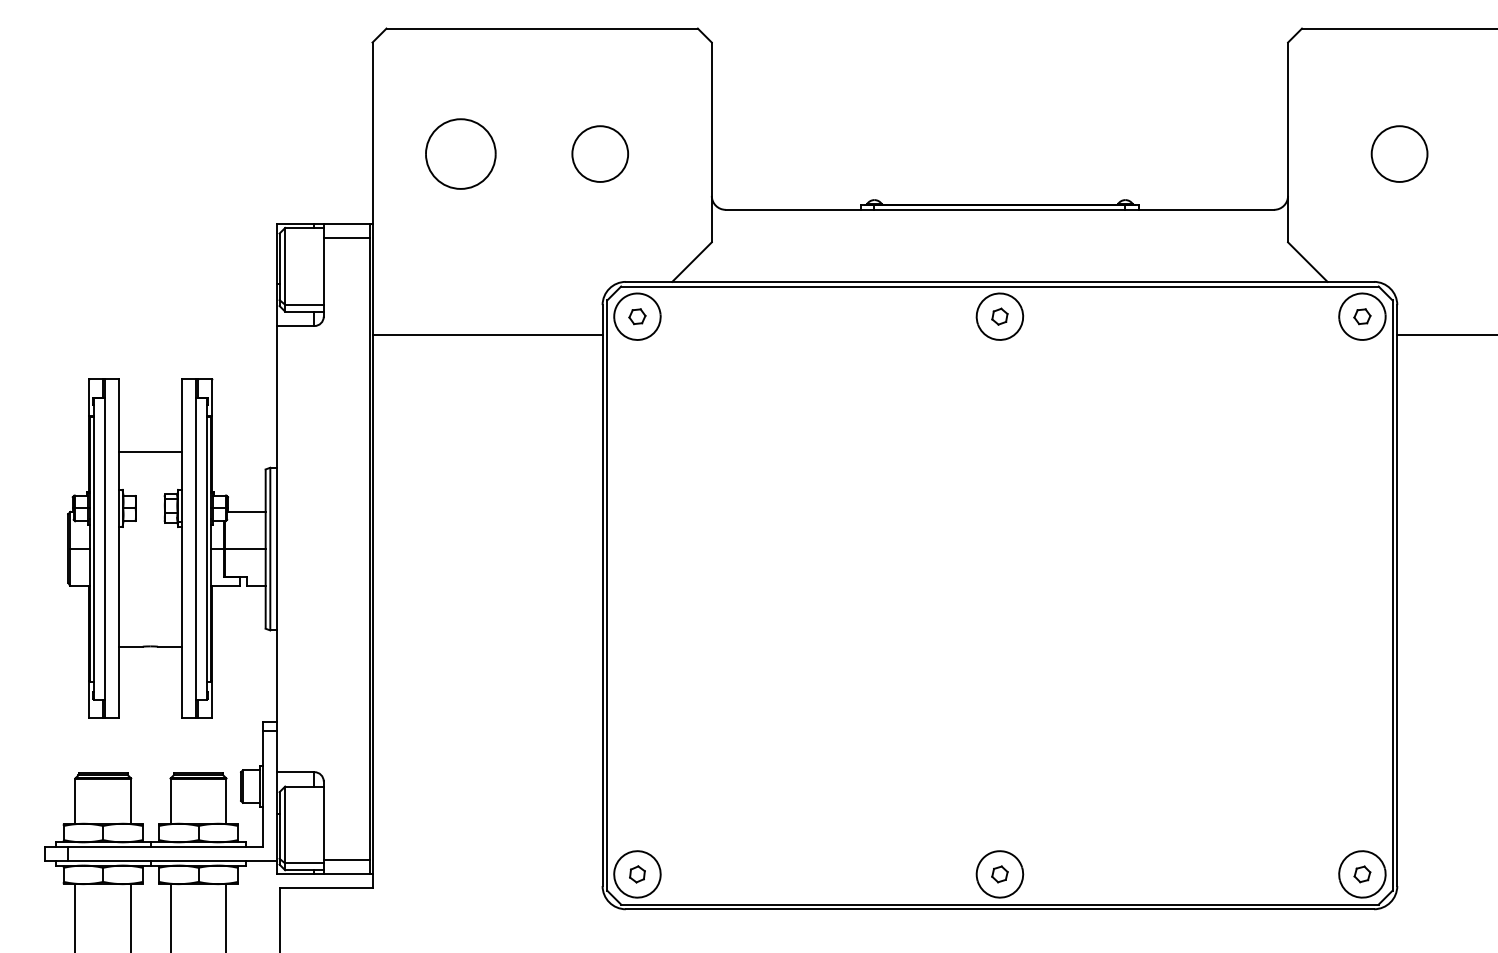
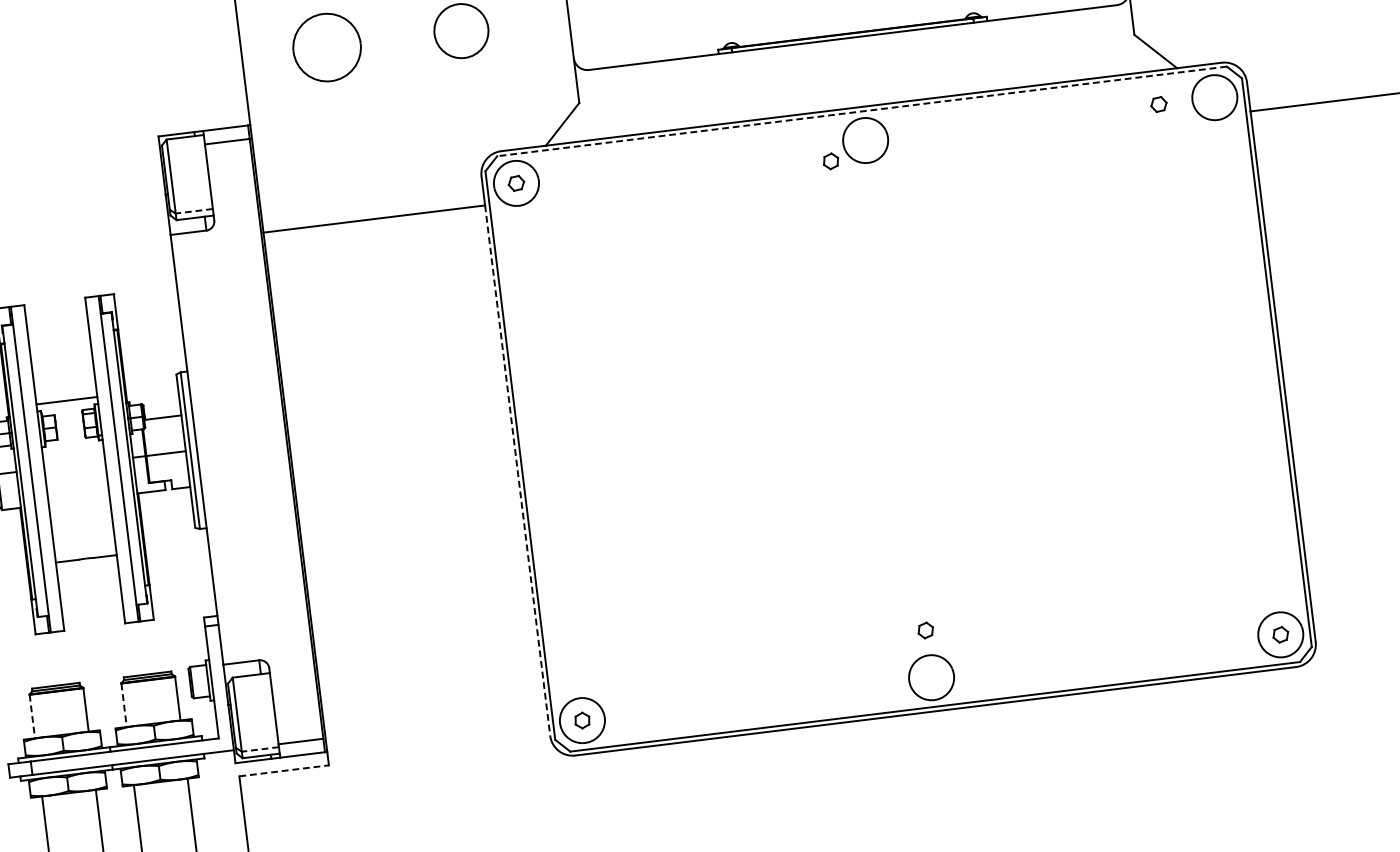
line: (999, 286) -> (861, 111), solid -> dashed
line: (303, 304) -> (193, 211), solid -> dashed
part: (999, 316) -> (830, 161), moved
part: (1362, 316) -> (1158, 104), moved
line: (150, 451) -> (67, 400), moved
line: (602, 611) -> (517, 471), solid -> dashed
line: (75, 801) -> (32, 716), solid -> dashed
line: (170, 801) -> (124, 705), solid -> dashed
line: (303, 863) -> (259, 749), solid -> dashed
part: (999, 874) -> (925, 630), moved
line: (326, 888) -> (284, 770), solid -> dashed

